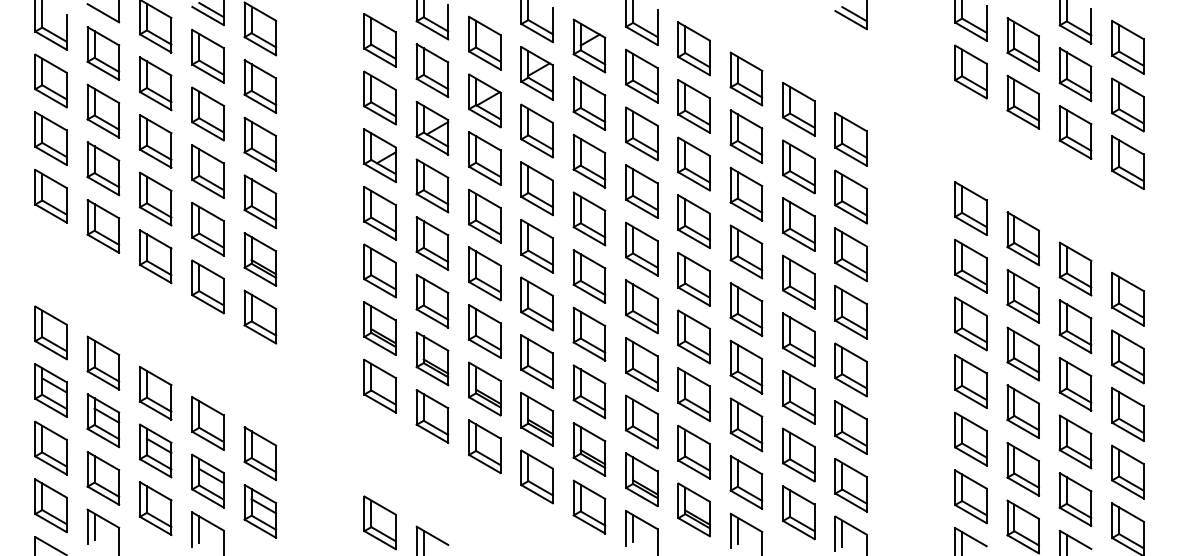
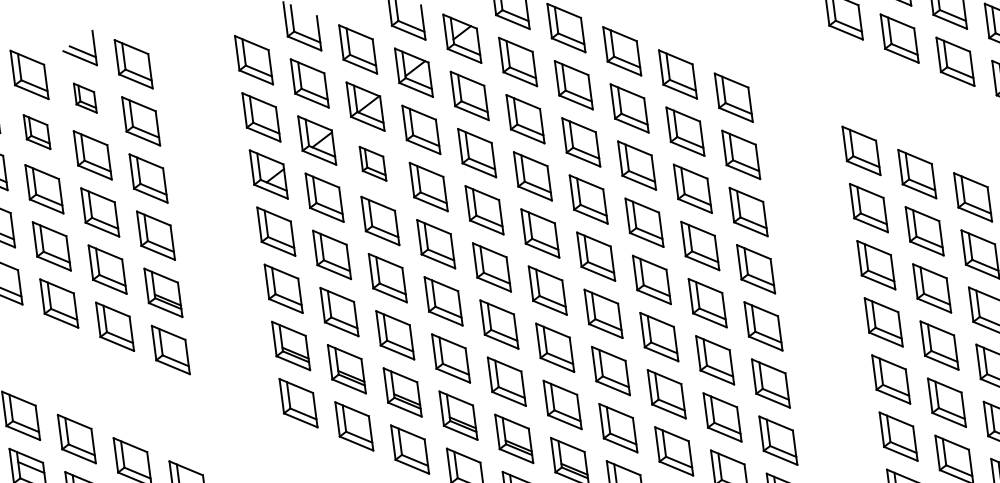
part: (207, 56) -> (84, 98), size x0.6
part: (155, 83) -> (36, 131), size x0.7
part: (484, 158) -> (372, 163), size x0.7

